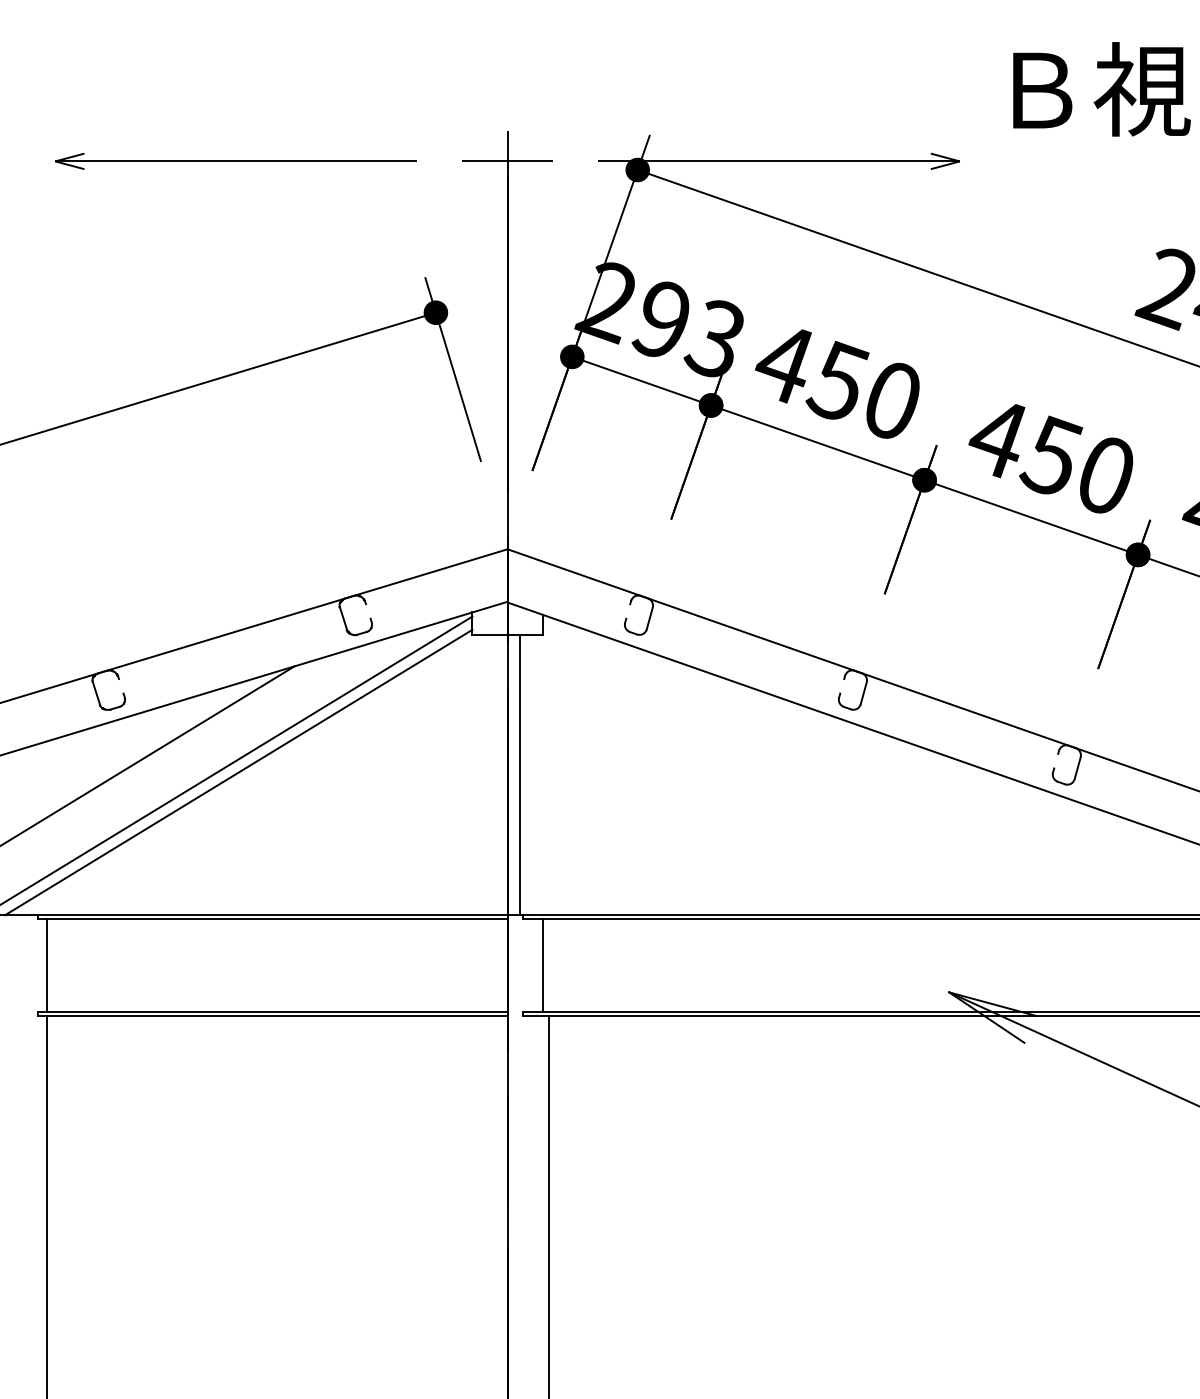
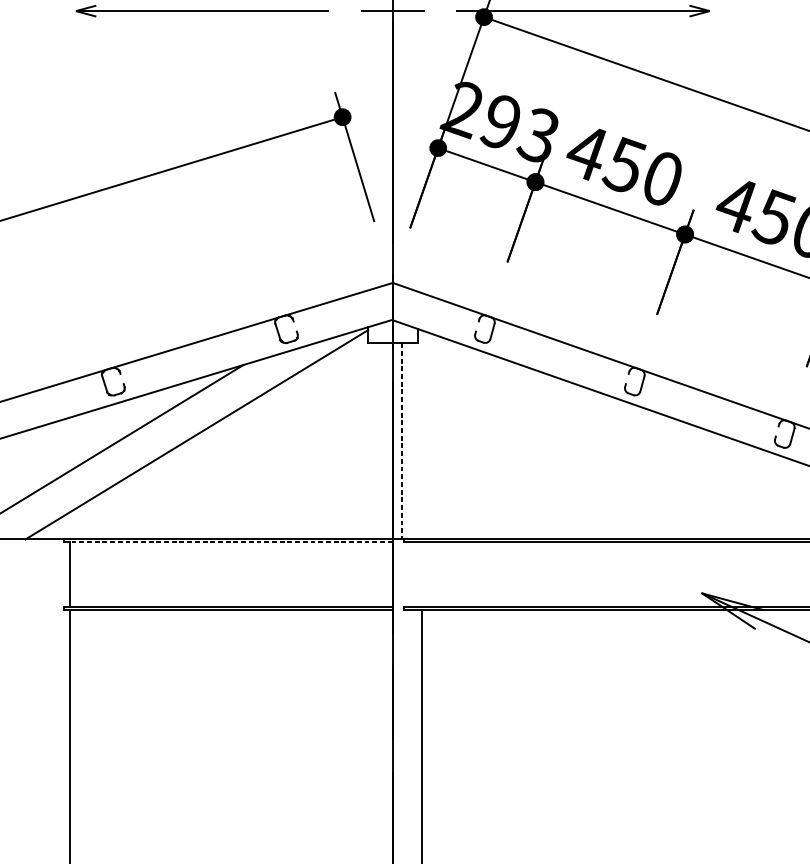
line: (238, 772) -> (204, 439), removed
line: (520, 775) -> (401, 441), solid -> dashed
line: (272, 919) -> (228, 542), solid -> dashed
line: (543, 965) -> (418, 574), removed

